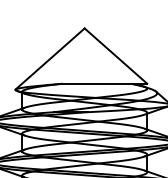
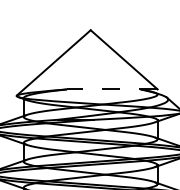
line: (104, 83) -> (111, 89), solid -> dashed

